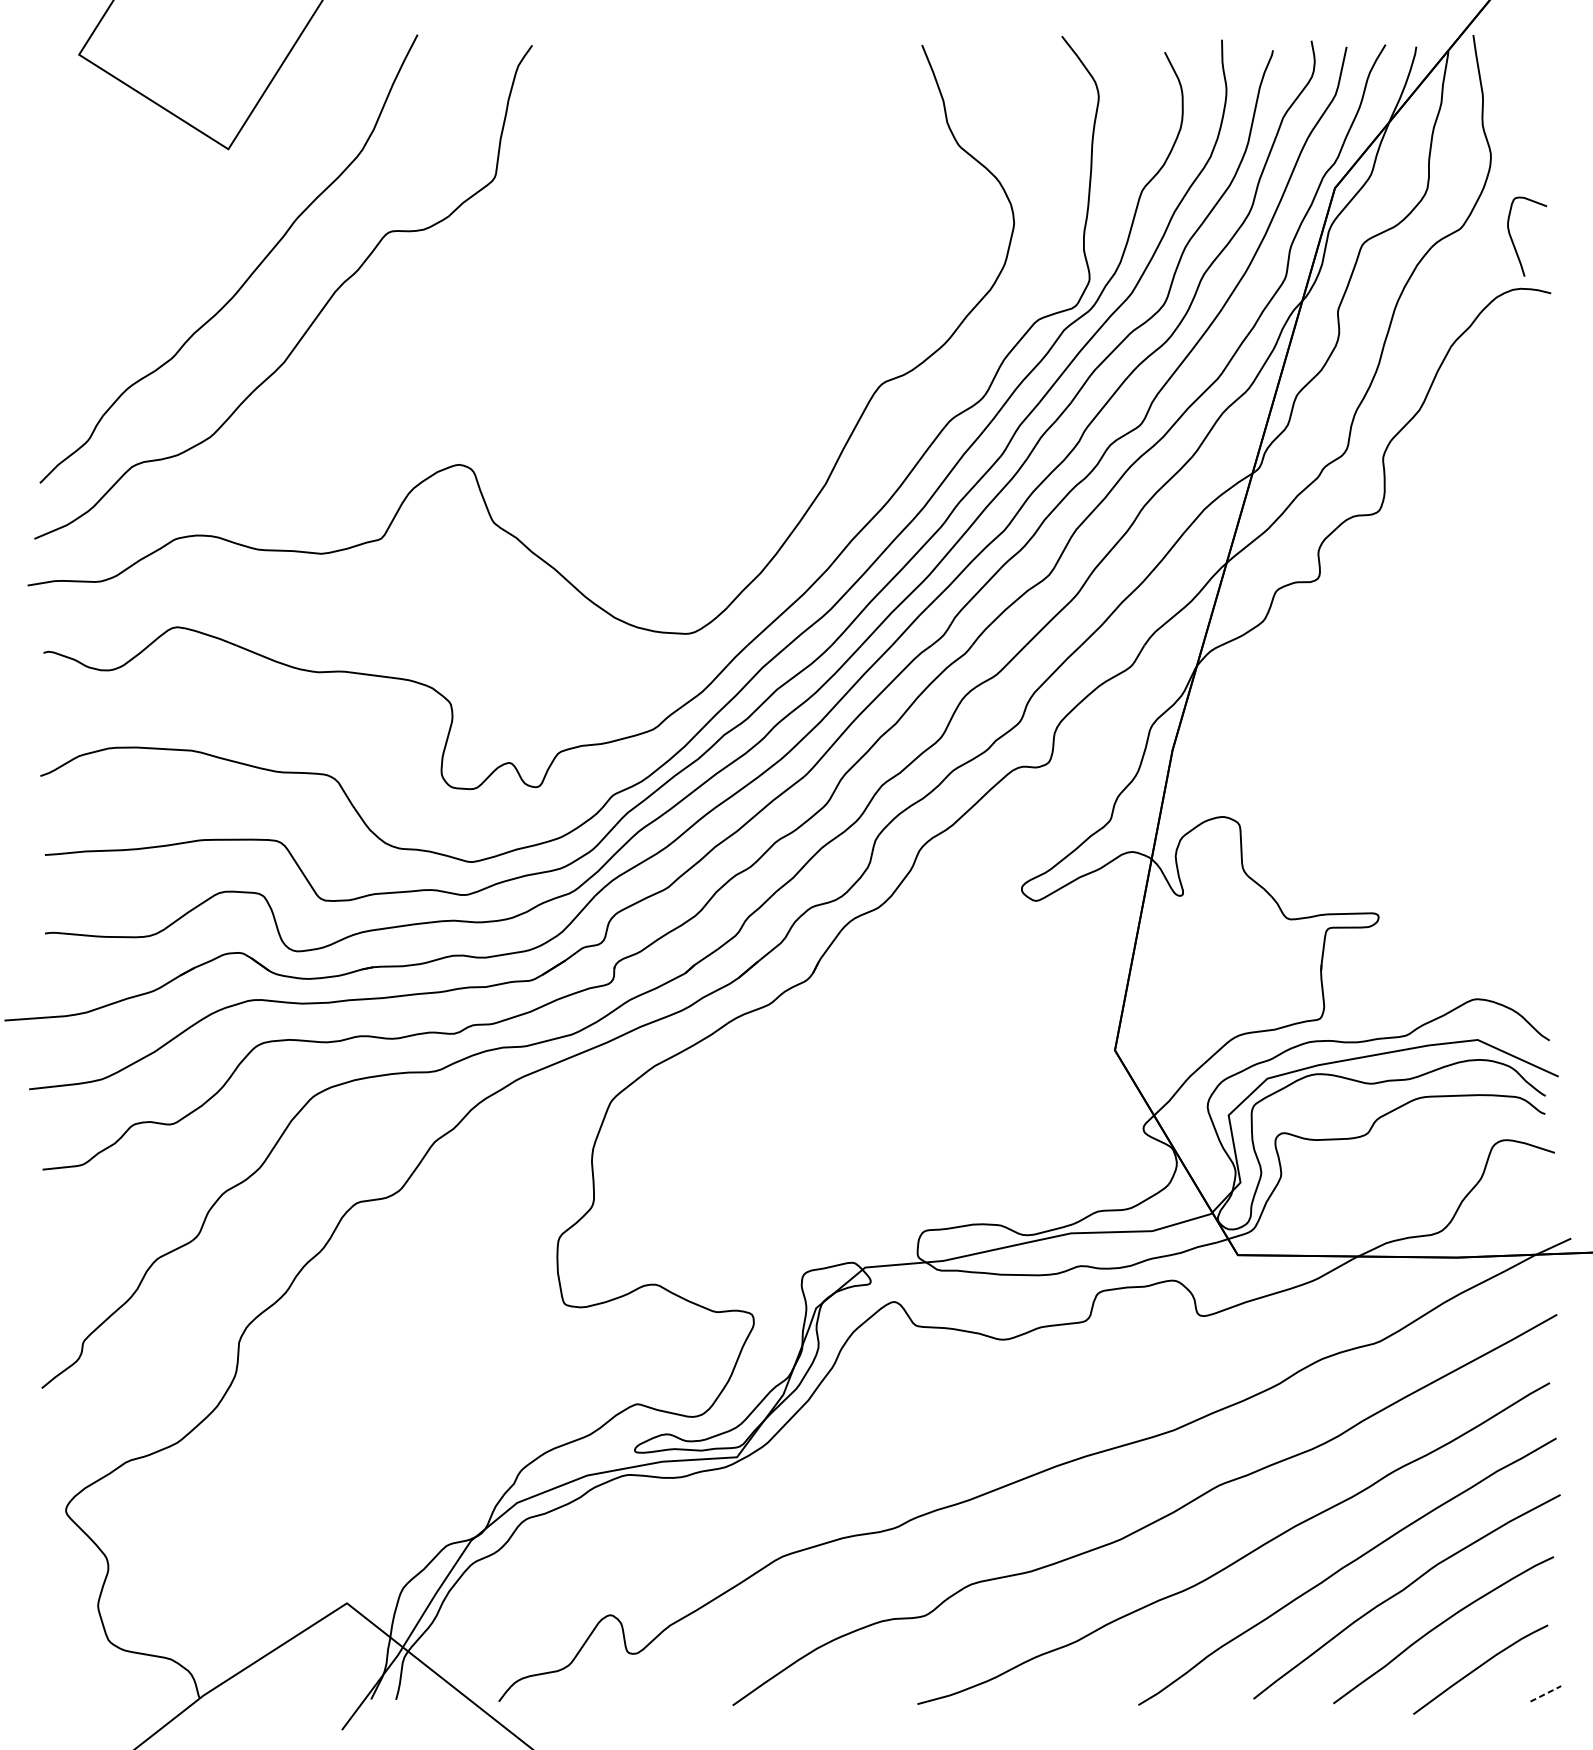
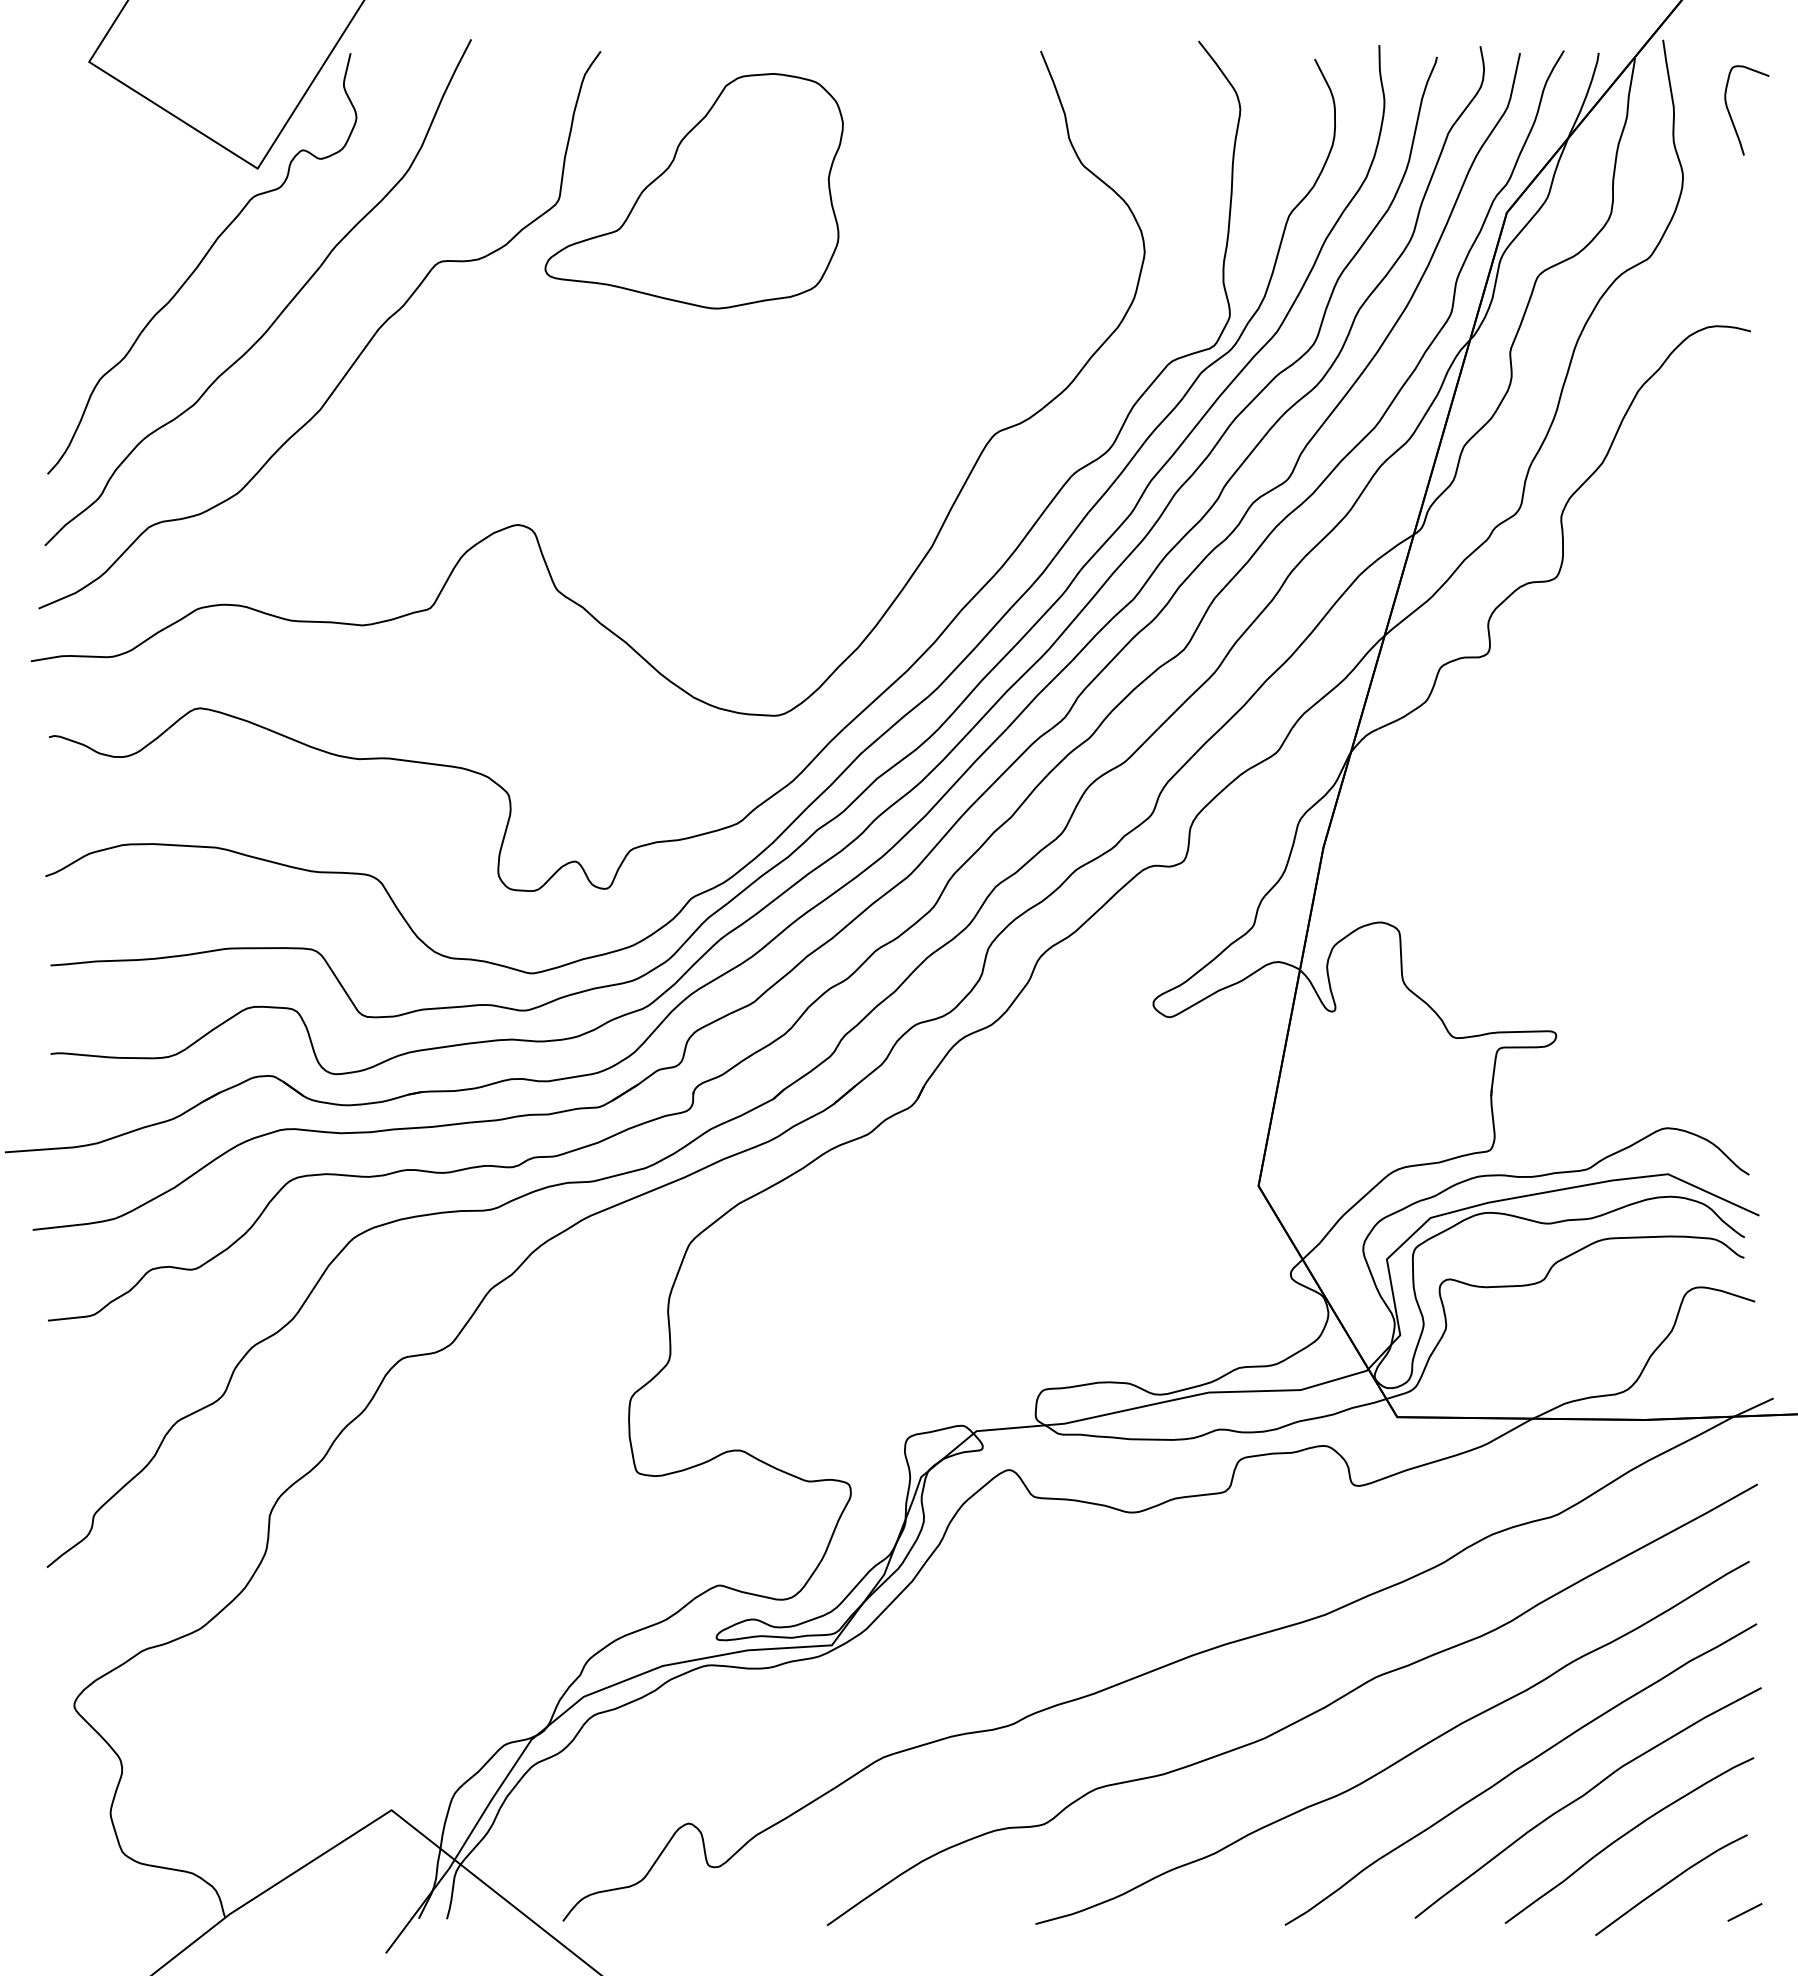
part: (614, 169) -> (693, 191), added
curve: (178, 233) -> (201, 263), added
curve: (1514, 243) -> (1732, 118), moved
line: (1546, 1693) -> (1745, 1912), dashed -> solid

